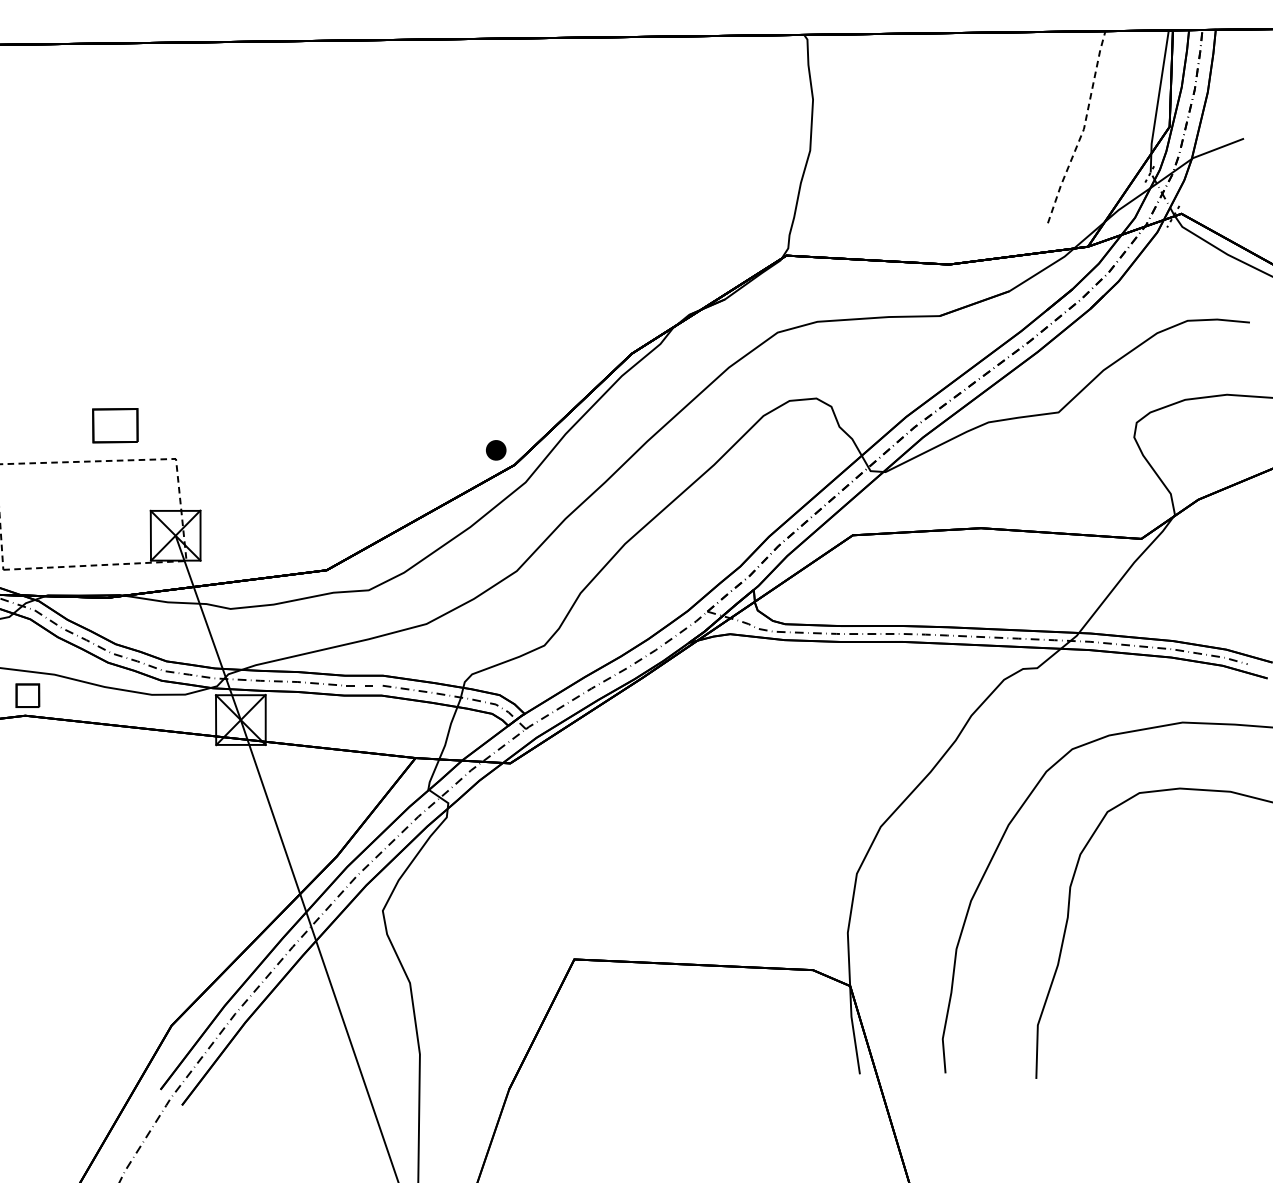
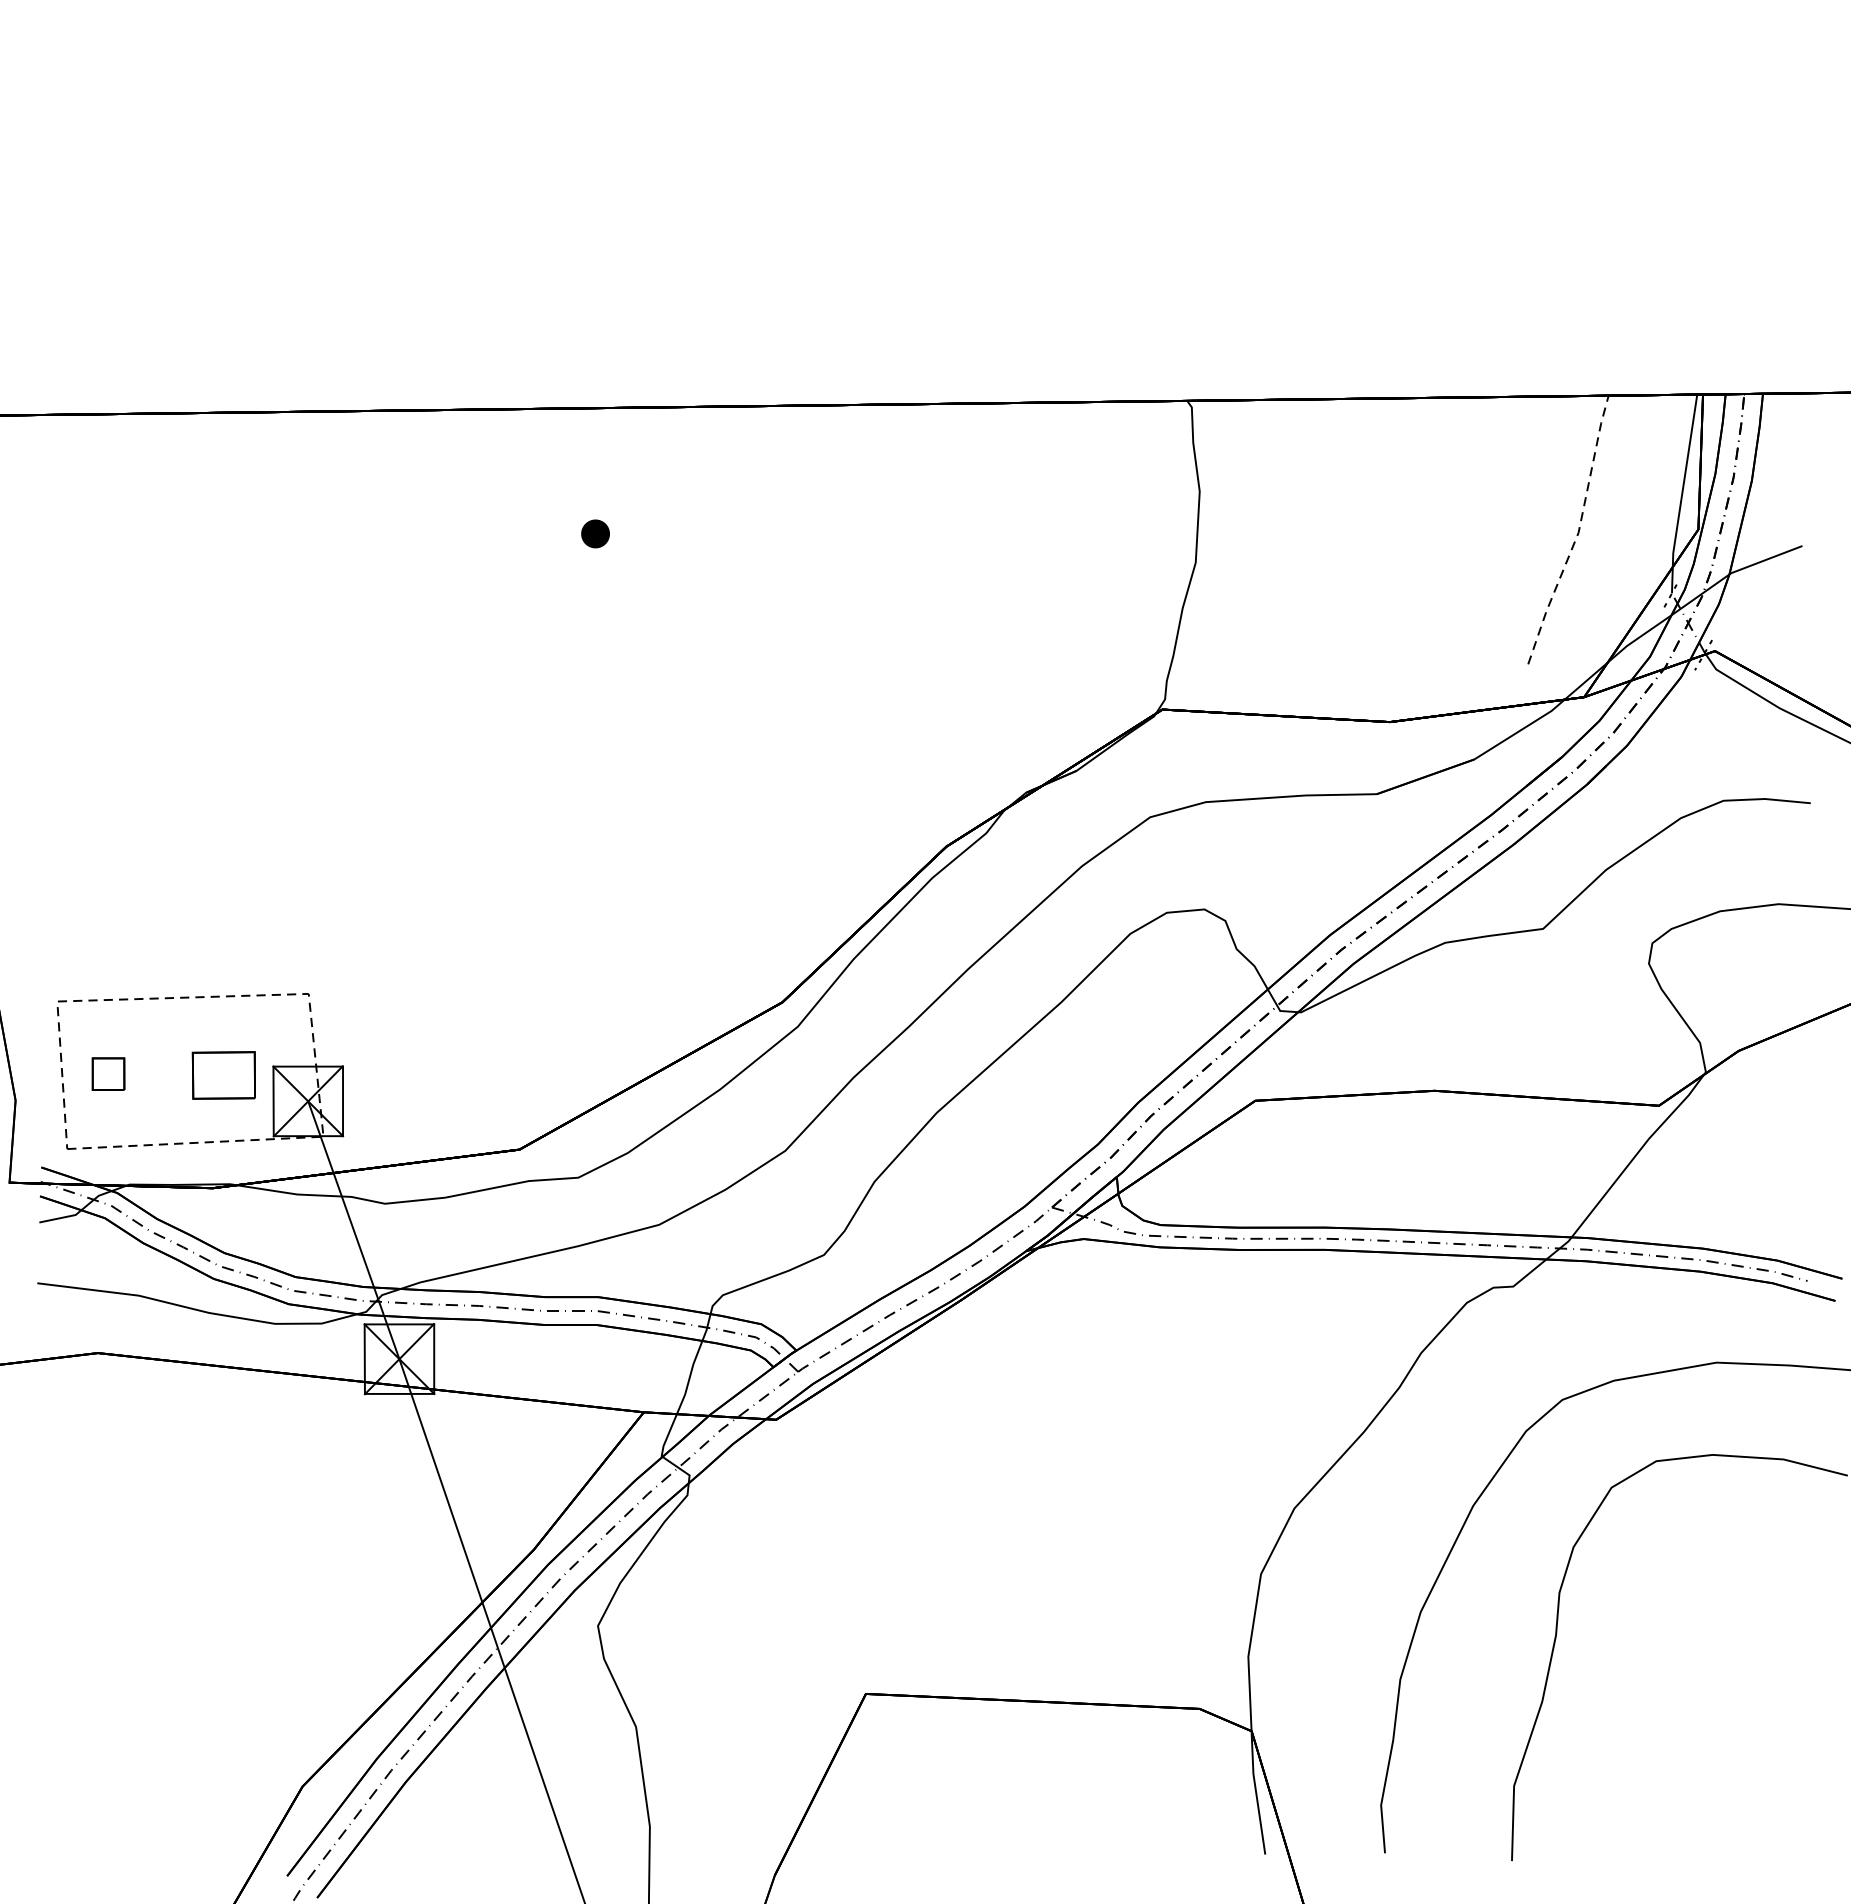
part: (115, 425) -> (223, 1075), moved
part: (496, 450) -> (595, 533), moved
part: (27, 695) -> (108, 1073), moved

